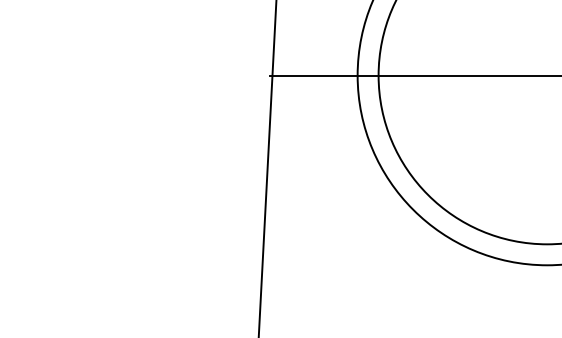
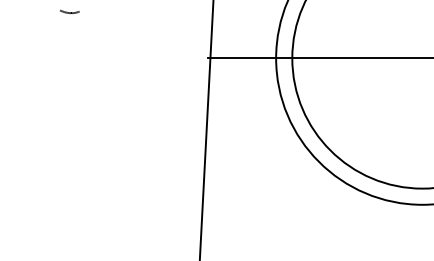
part: (89, 14) -> (69, 11), added

